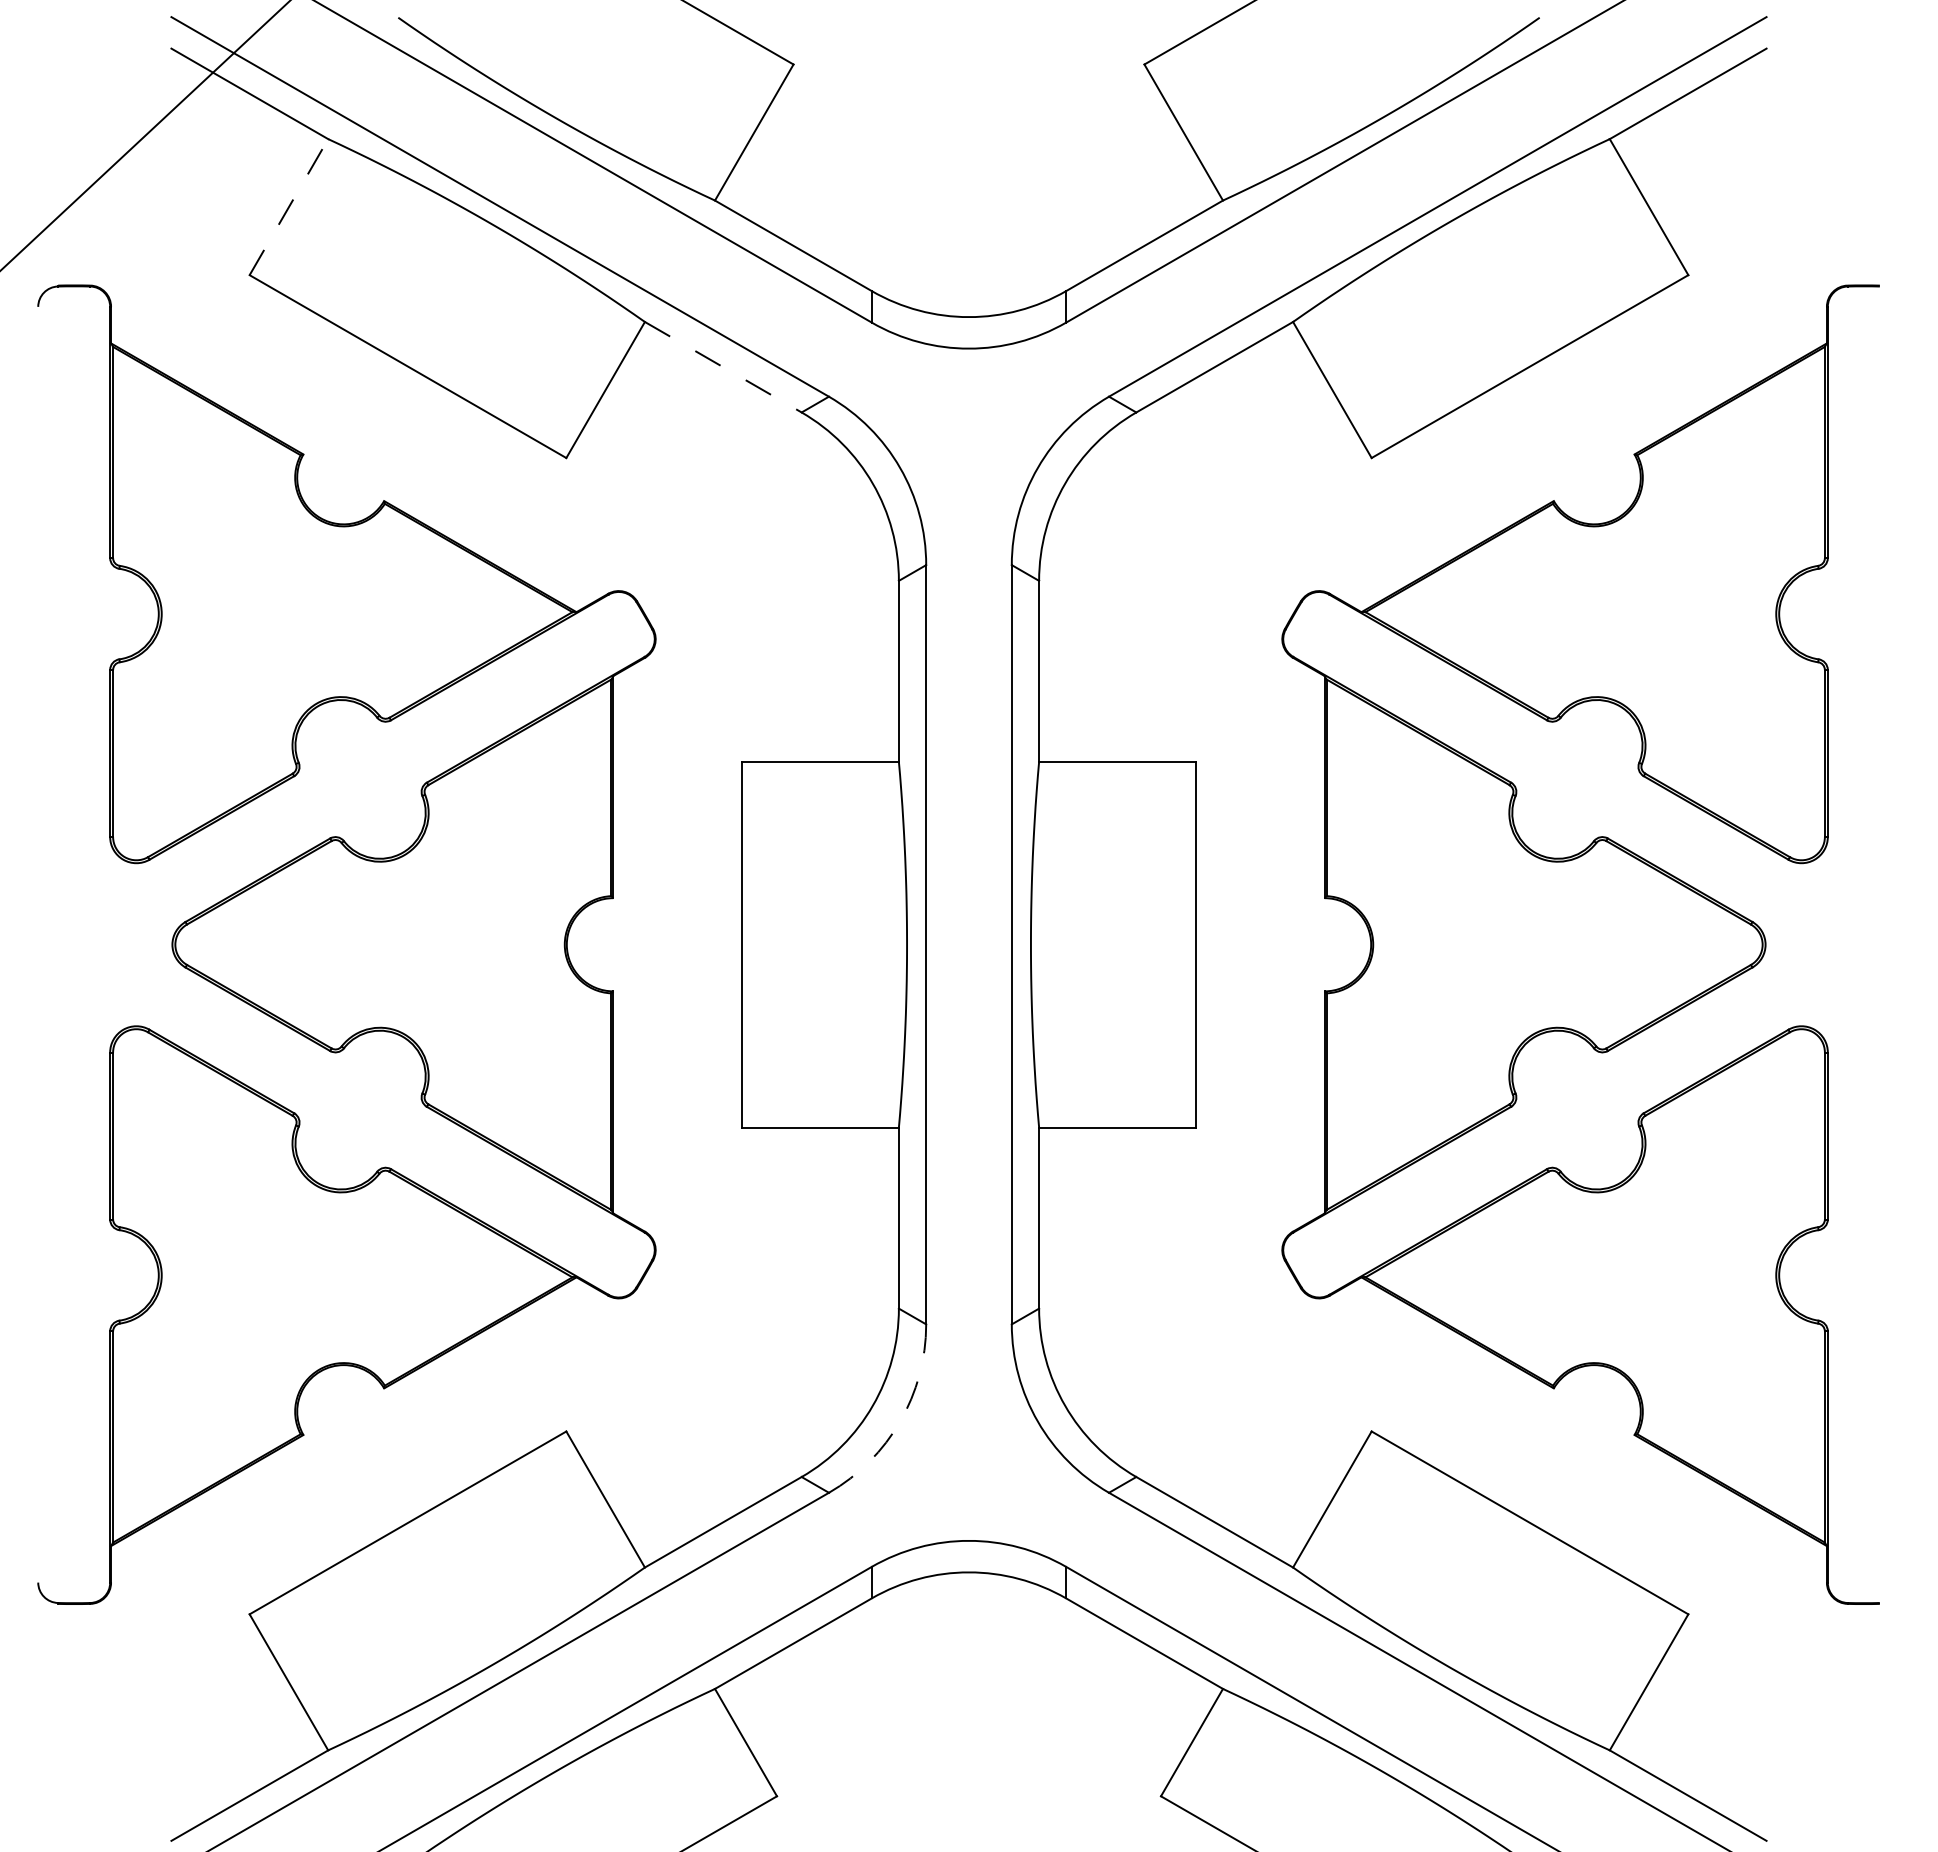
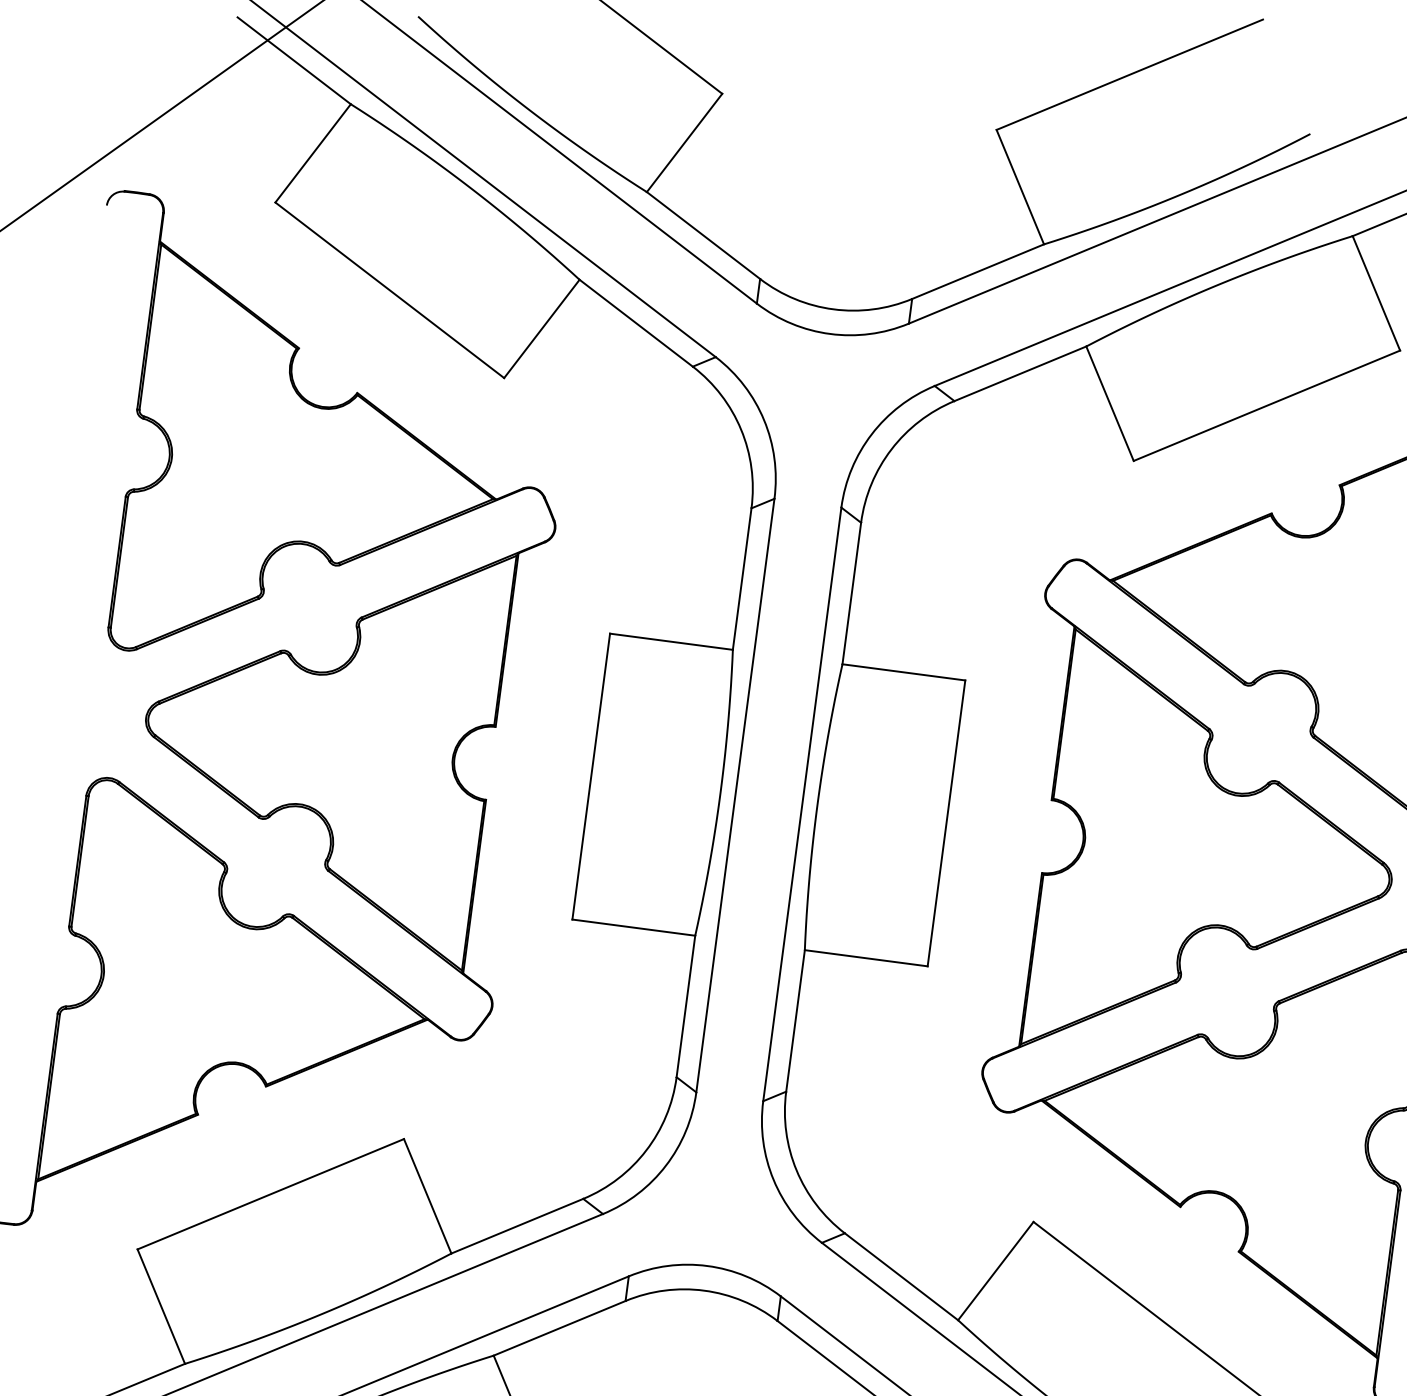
line: (288, 207) -> (312, 153), dashed -> solid
line: (723, 367) -> (636, 323), dashed -> solid
arc: (900, 1421) -> (666, 1165), dashed -> solid

